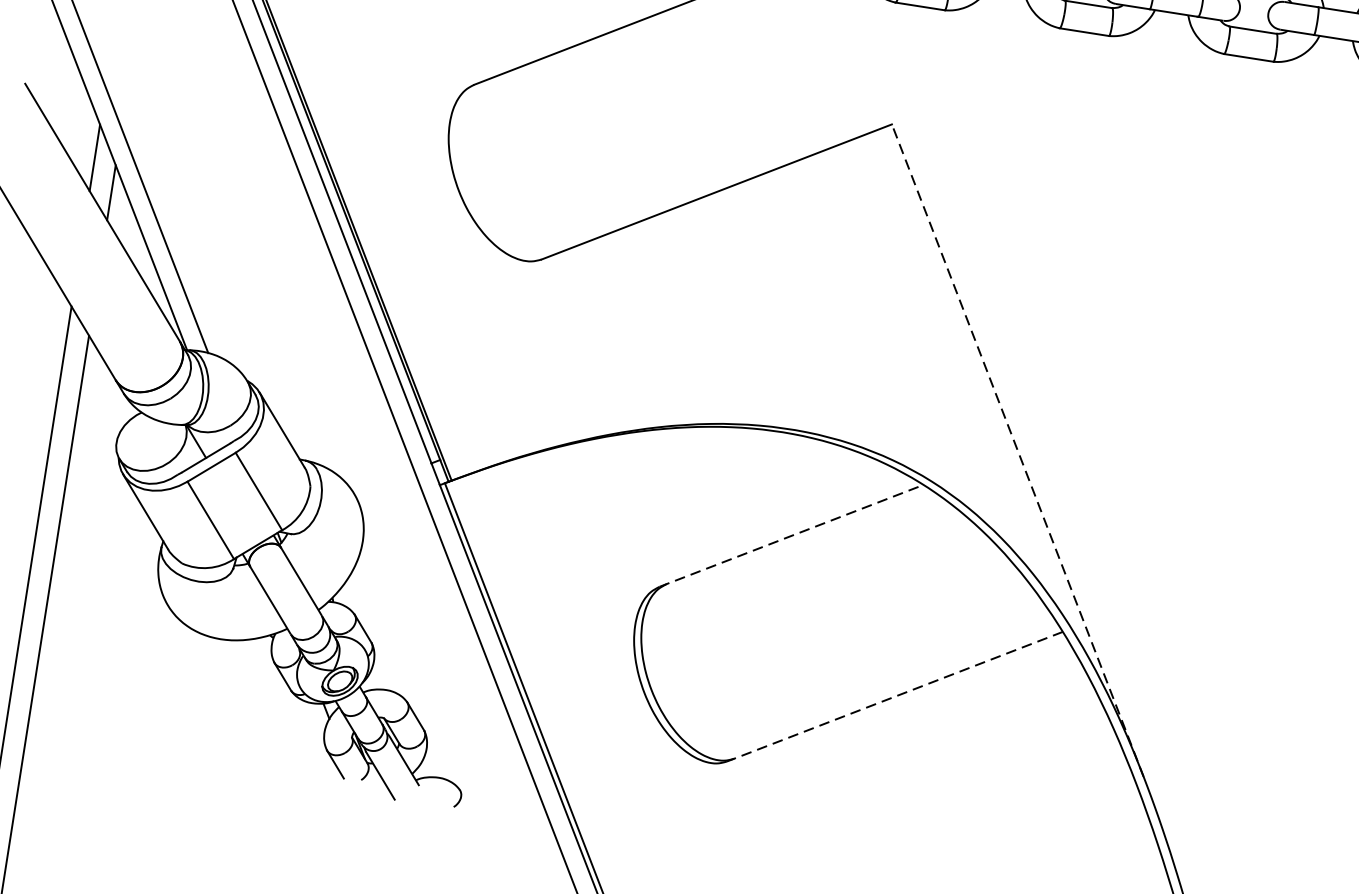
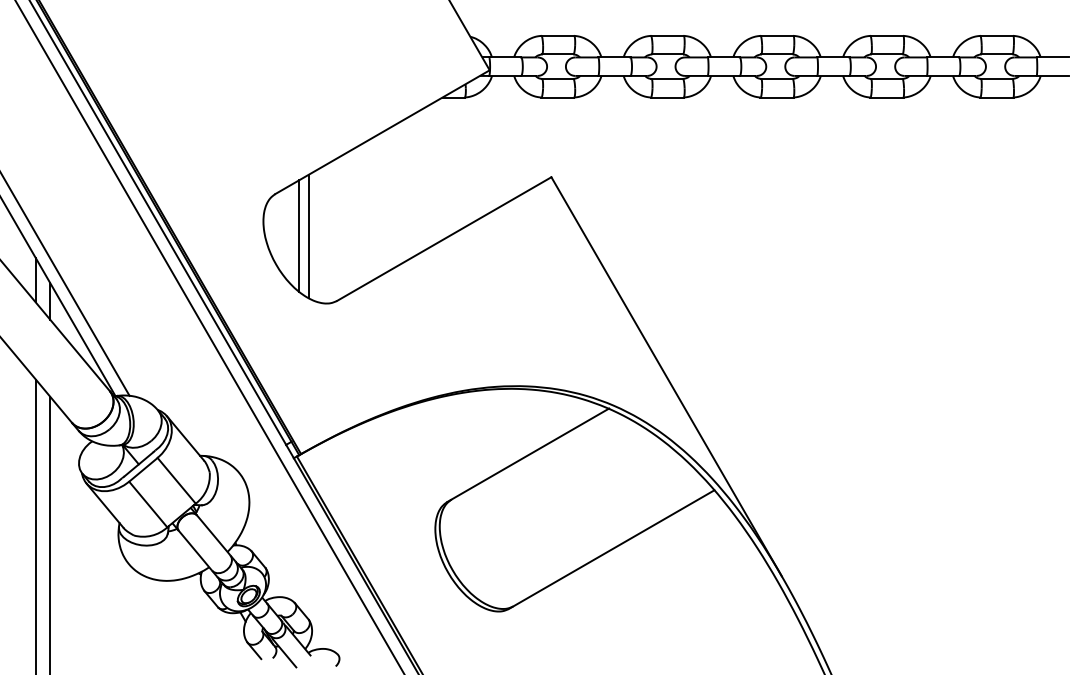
line: (500, 152) -> (299, 235), added
line: (515, 156) -> (309, 236), added
line: (1017, 450) -> (666, 376), dashed -> solid
line: (792, 536) -> (528, 455), dashed -> solid
line: (894, 696) -> (611, 549), dashed -> solid

